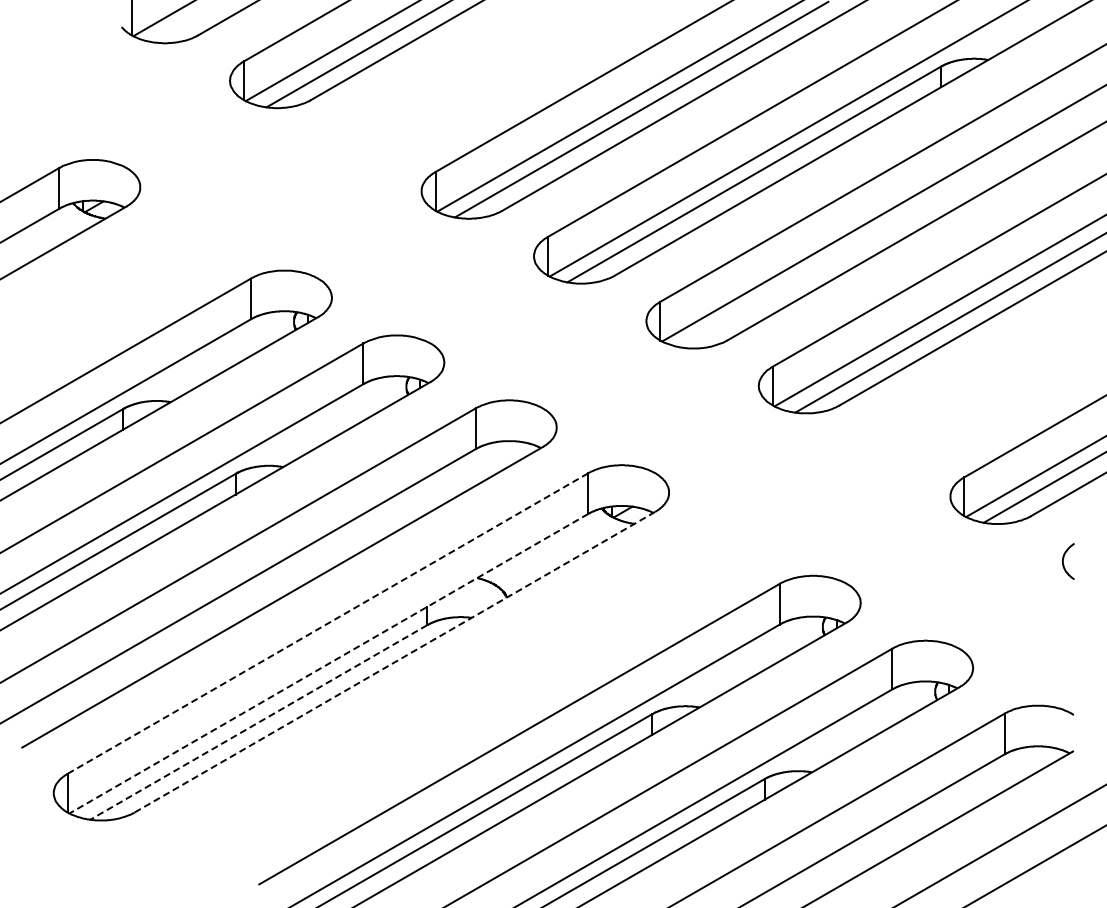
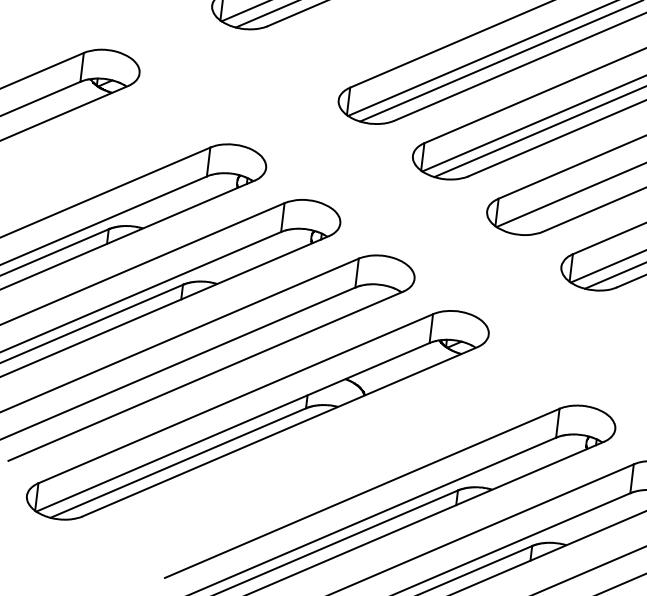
line: (327, 623) -> (235, 398), dashed -> solid
line: (394, 662) -> (279, 432), dashed -> solid
line: (328, 663) -> (232, 427), dashed -> solid
line: (258, 722) -> (178, 463), dashed -> solid

